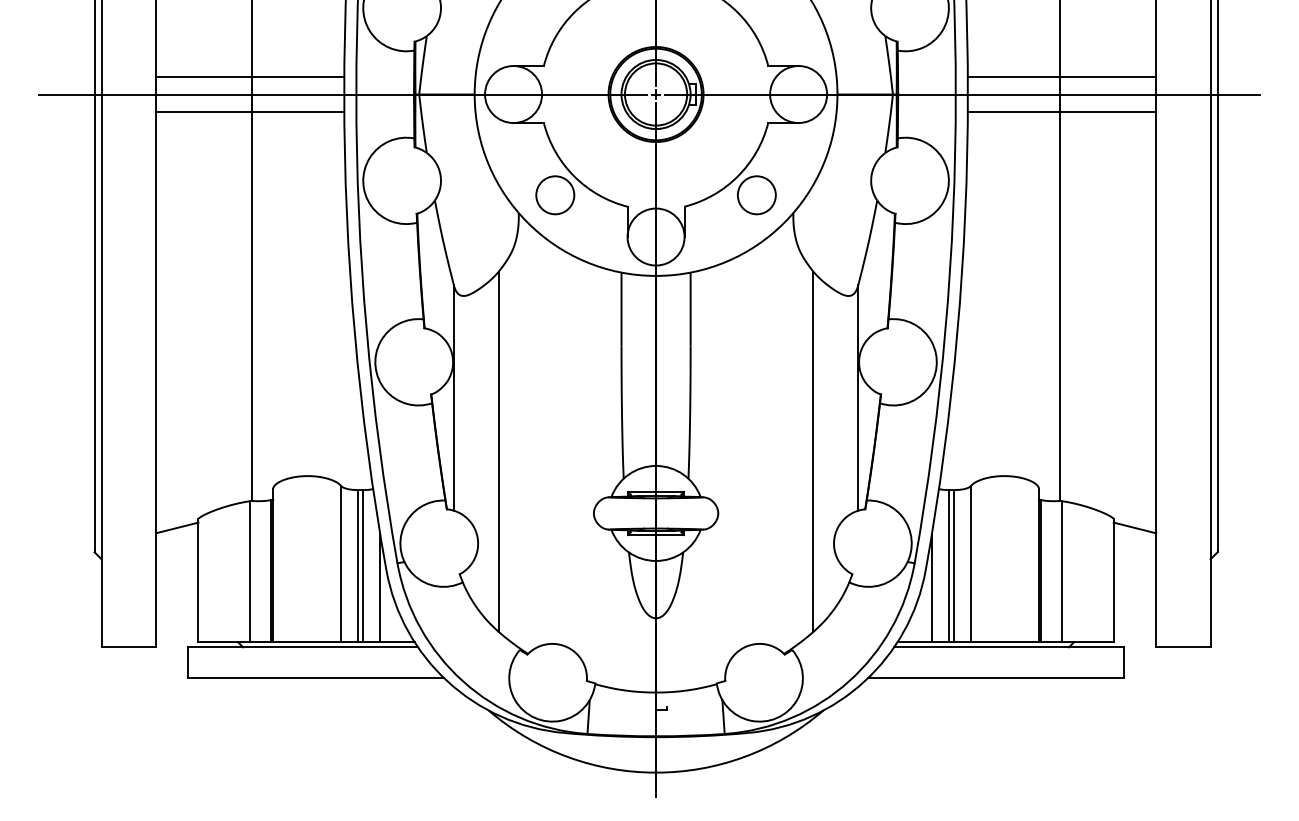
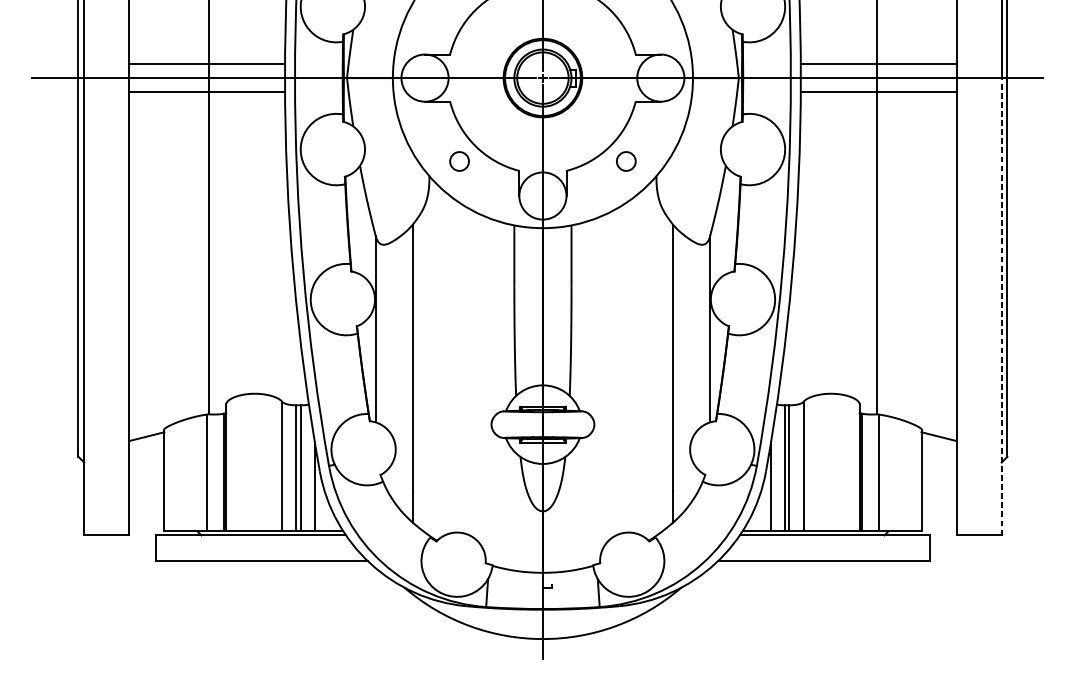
circle: (555, 195) -> (459, 161), size x0.6
circle: (756, 195) -> (626, 161), size x0.6
line: (1210, 370) -> (1001, 306), solid -> dashed

